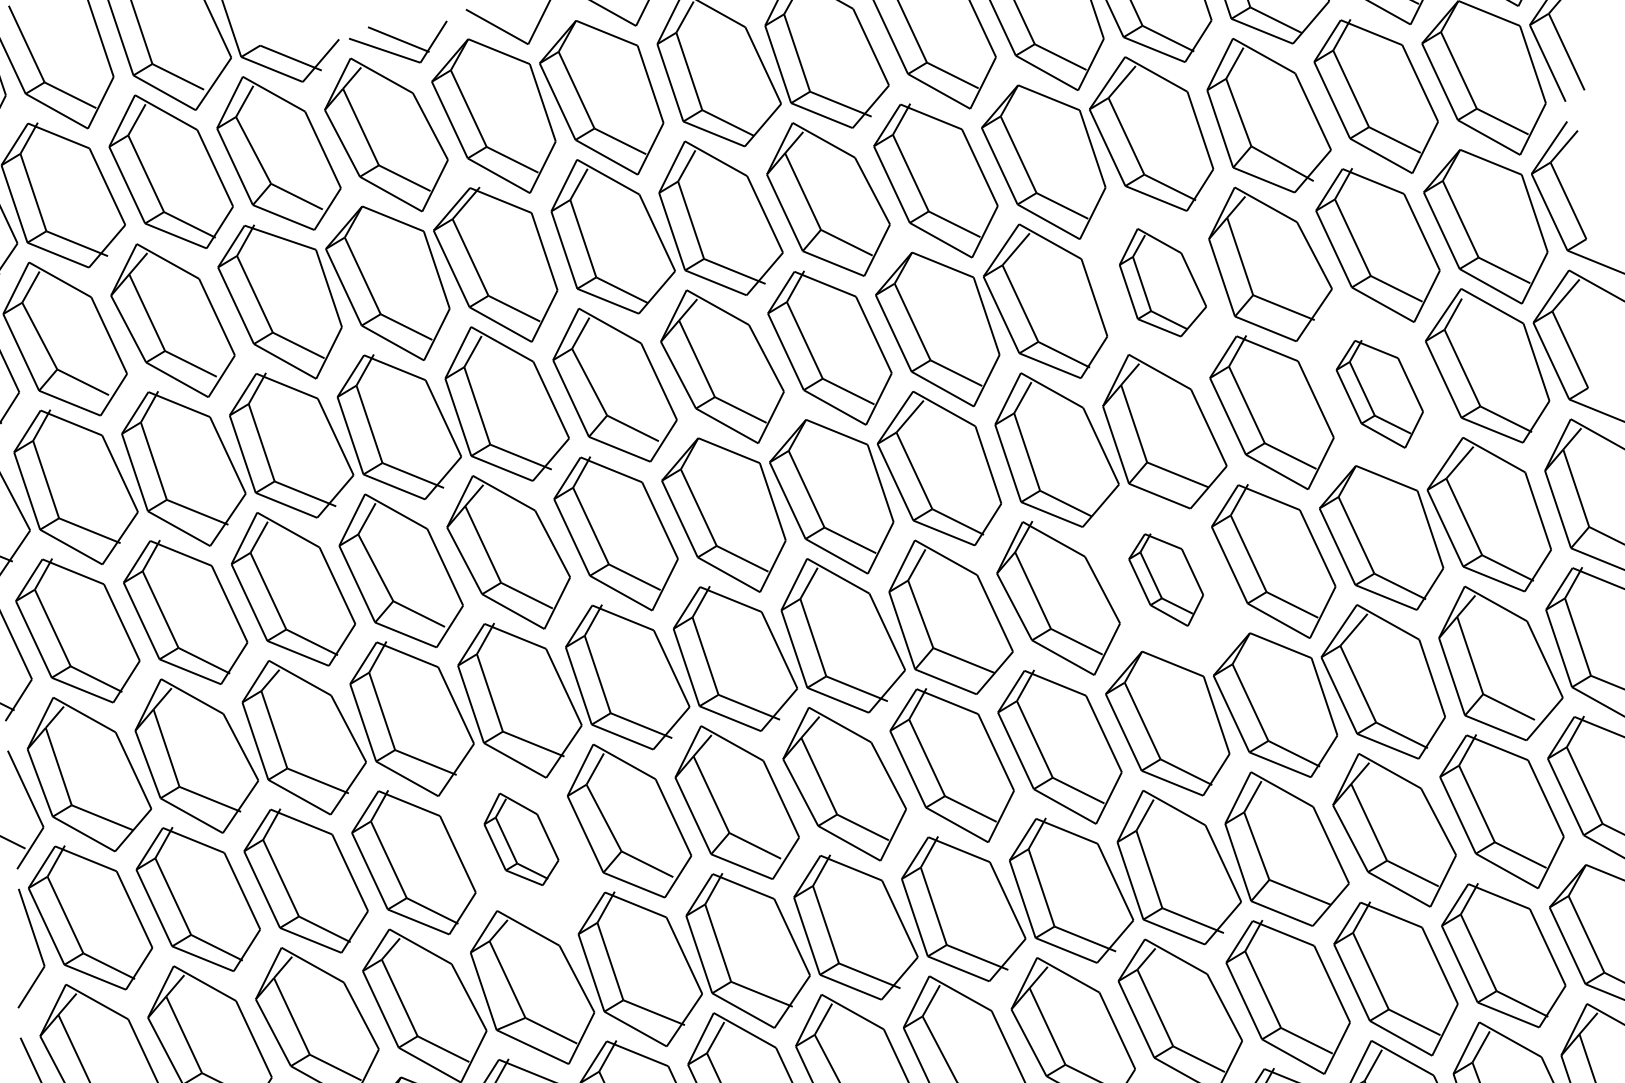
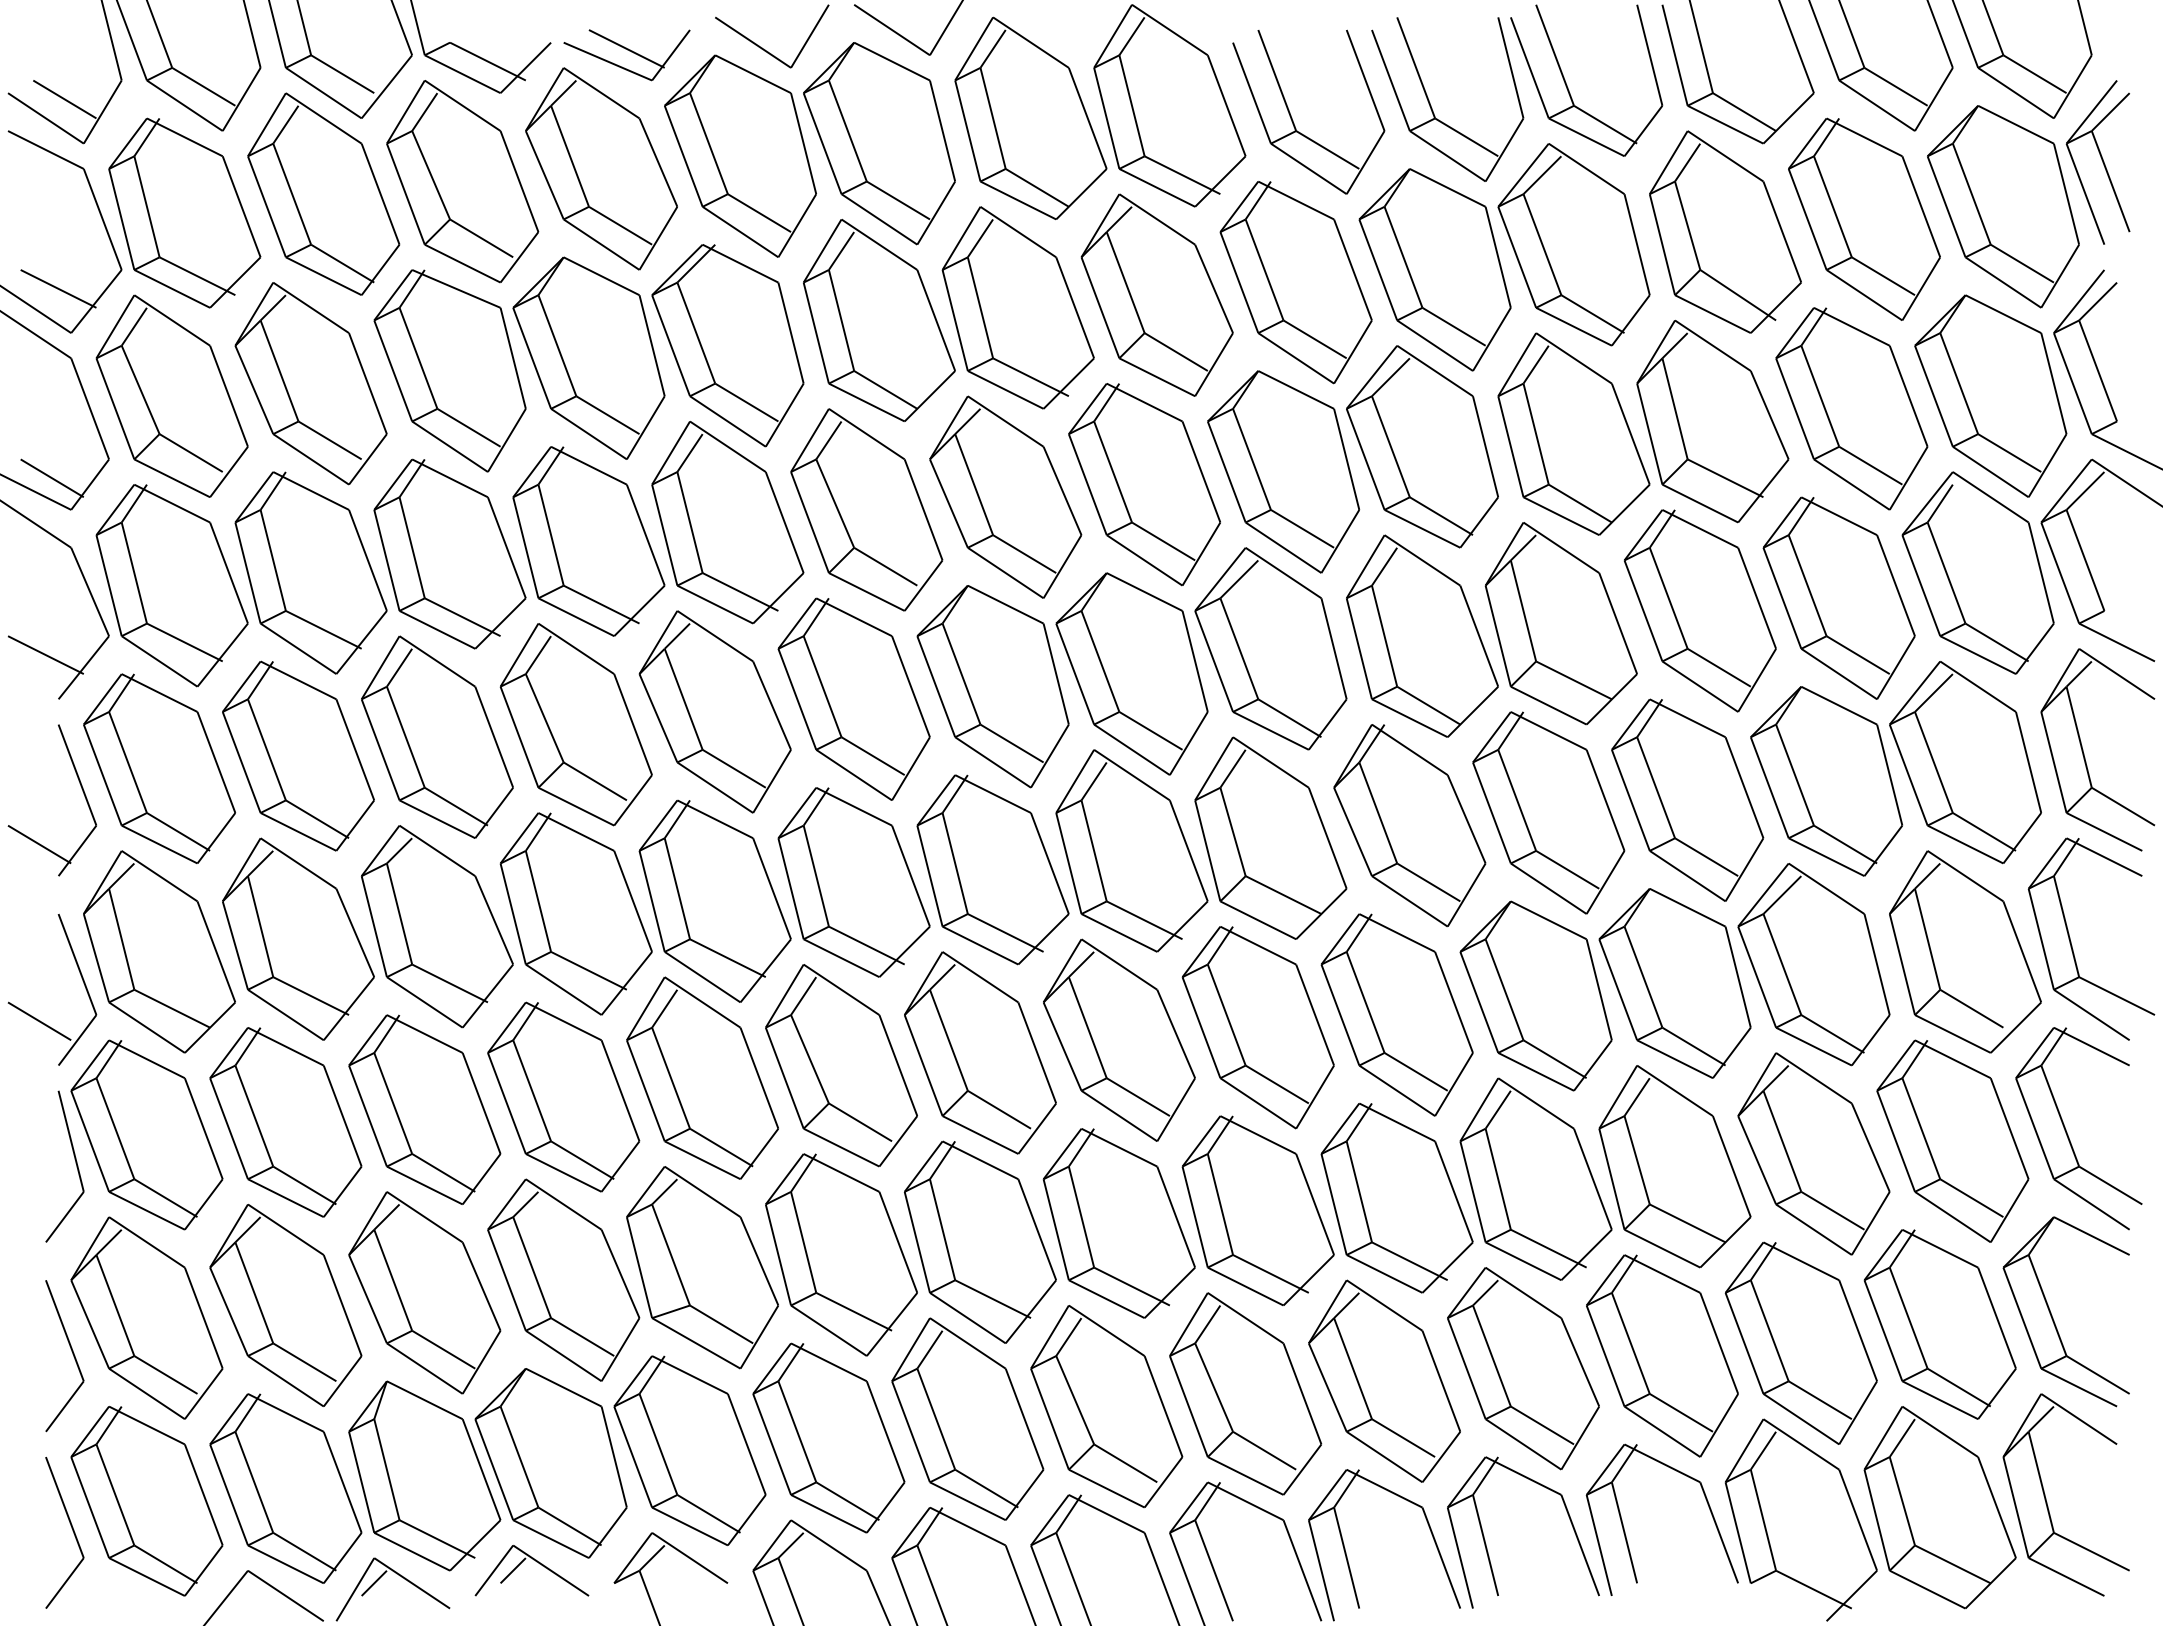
part: (1162, 281) -> (1573, 433), size x1.43
part: (1379, 393) -> (1838, 597), size x1.43
part: (1166, 579) -> (1548, 812), size x1.67
part: (521, 838) -> (702, 1077), size x1.67

